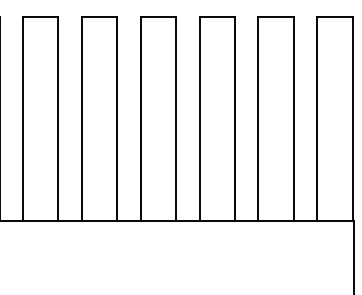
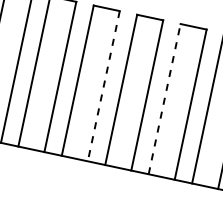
line: (117, 118) -> (104, 85), solid -> dashed
line: (199, 118) -> (164, 98), solid -> dashed

